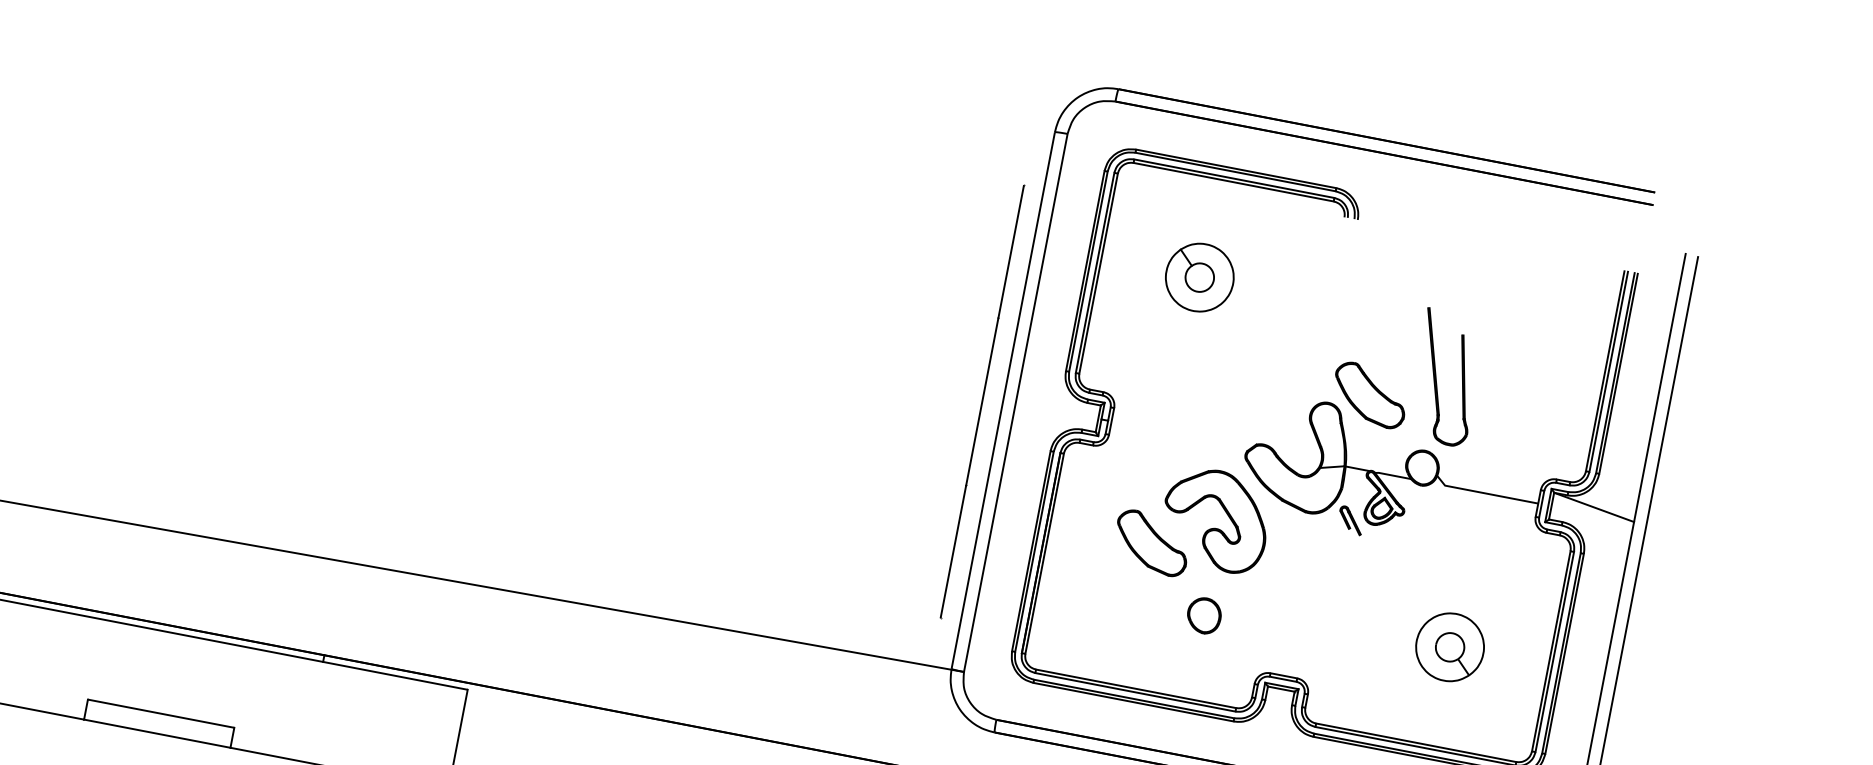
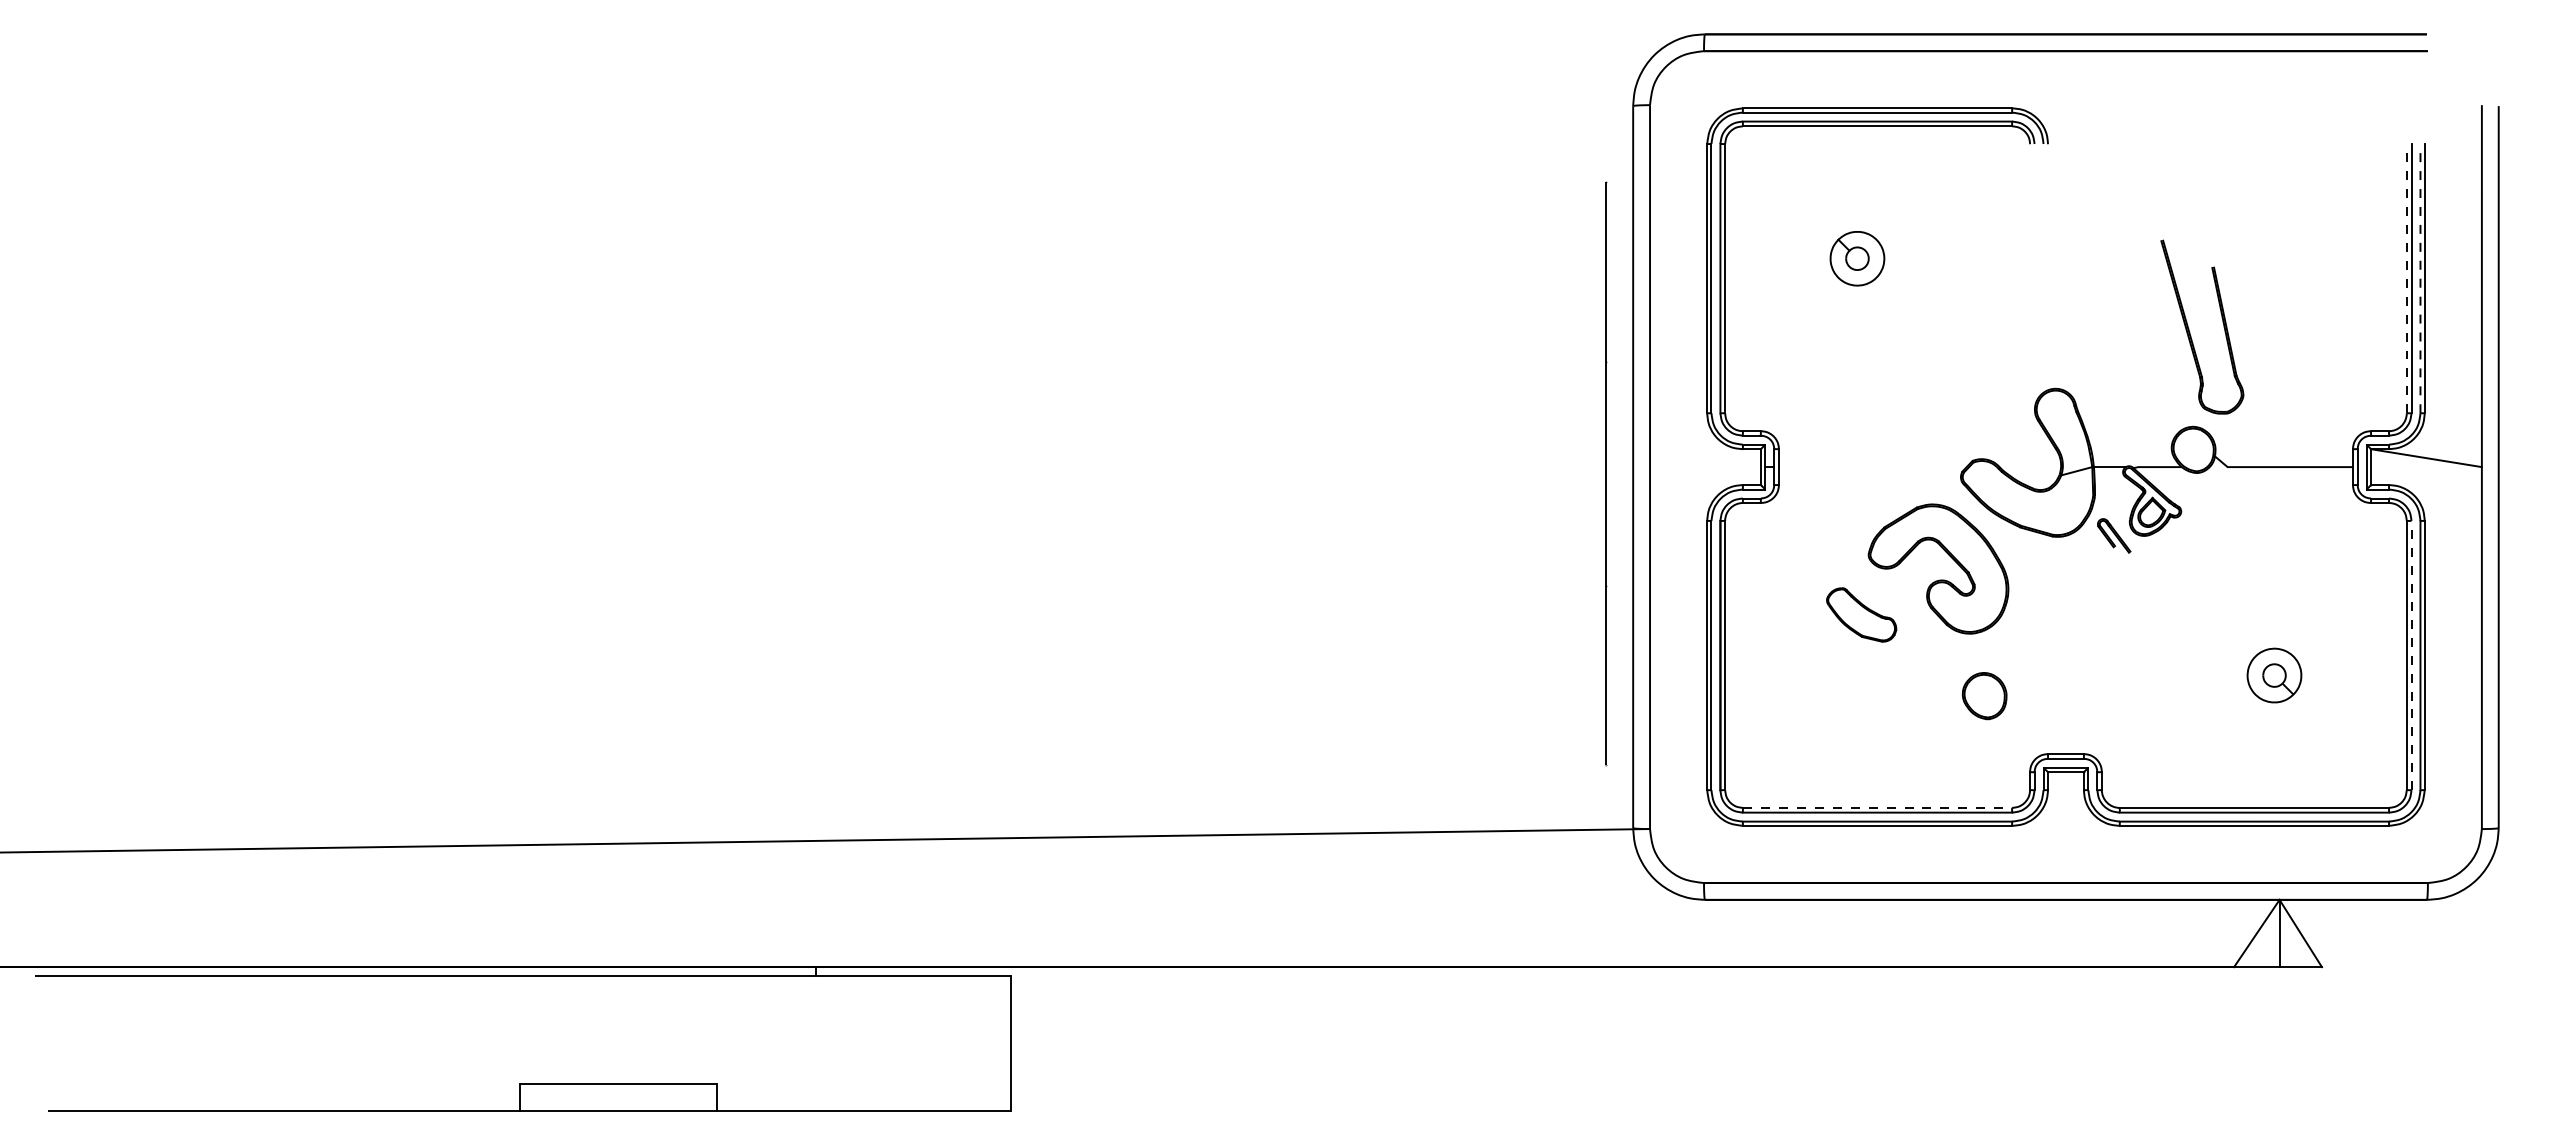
part: (1199, 277) -> (1857, 258), size x0.6
line: (1605, 371) -> (2406, 278), solid -> dashed
line: (1615, 373) -> (2420, 278), solid -> dashed
part: (1369, 395) -> (2107, 368), removed
part: (1151, 542) -> (1861, 614), size x0.7
part: (1204, 616) -> (1984, 696), moved
part: (1450, 647) -> (2274, 675), size x0.6
line: (1554, 651) -> (2411, 655), solid -> dashed
line: (1136, 688) -> (1877, 807), solid -> dashed

